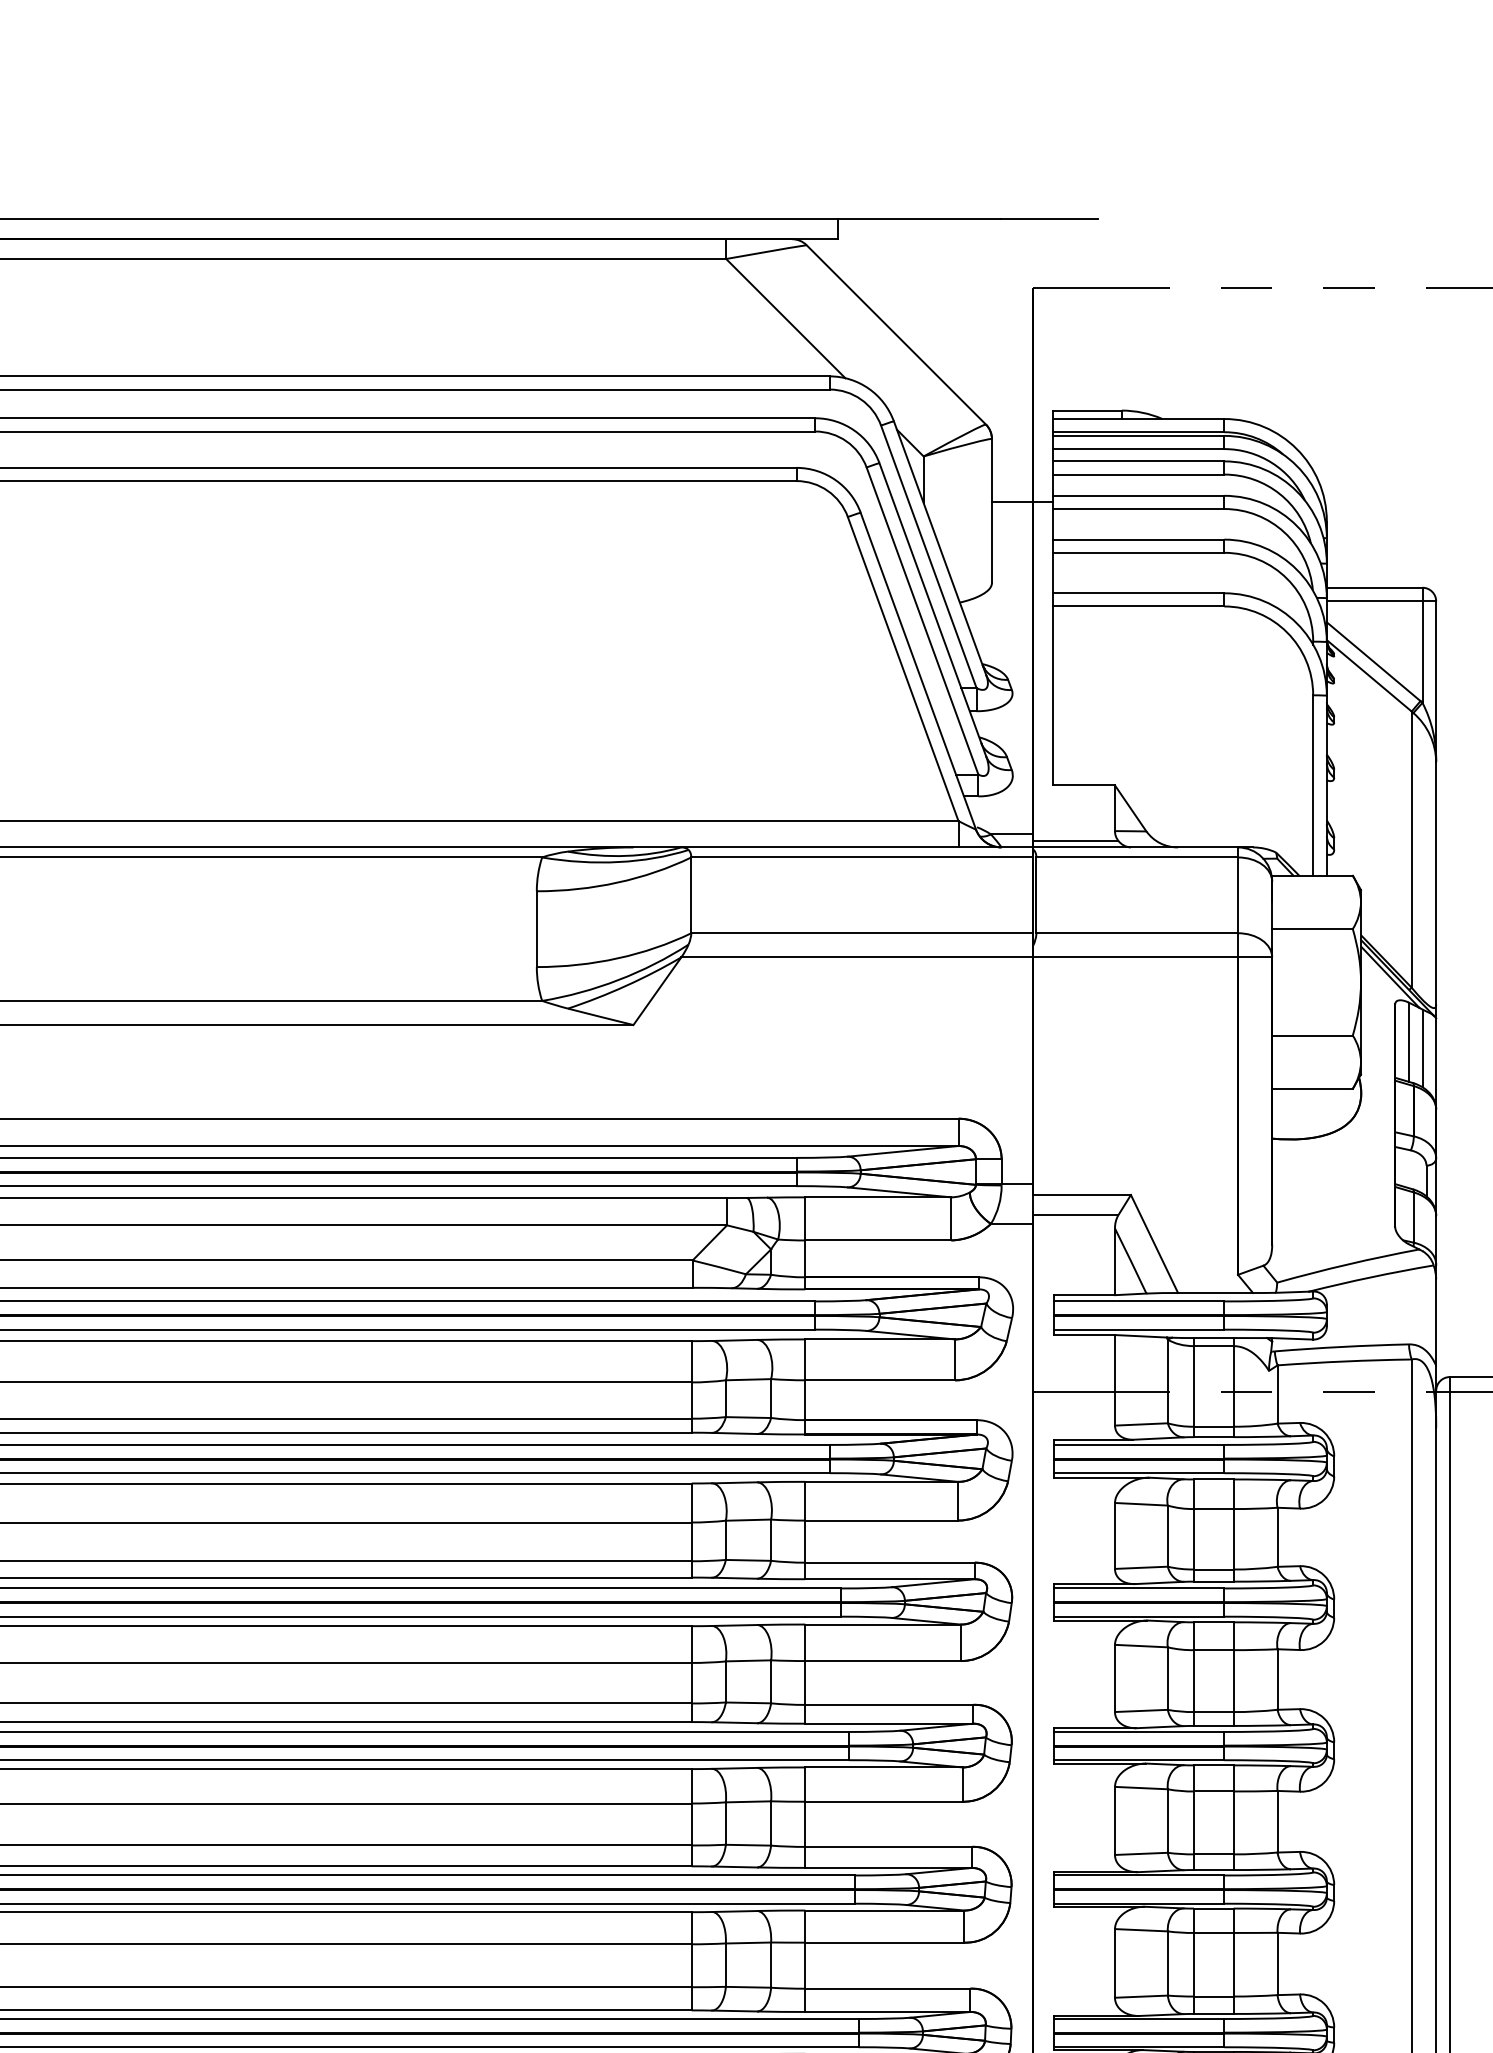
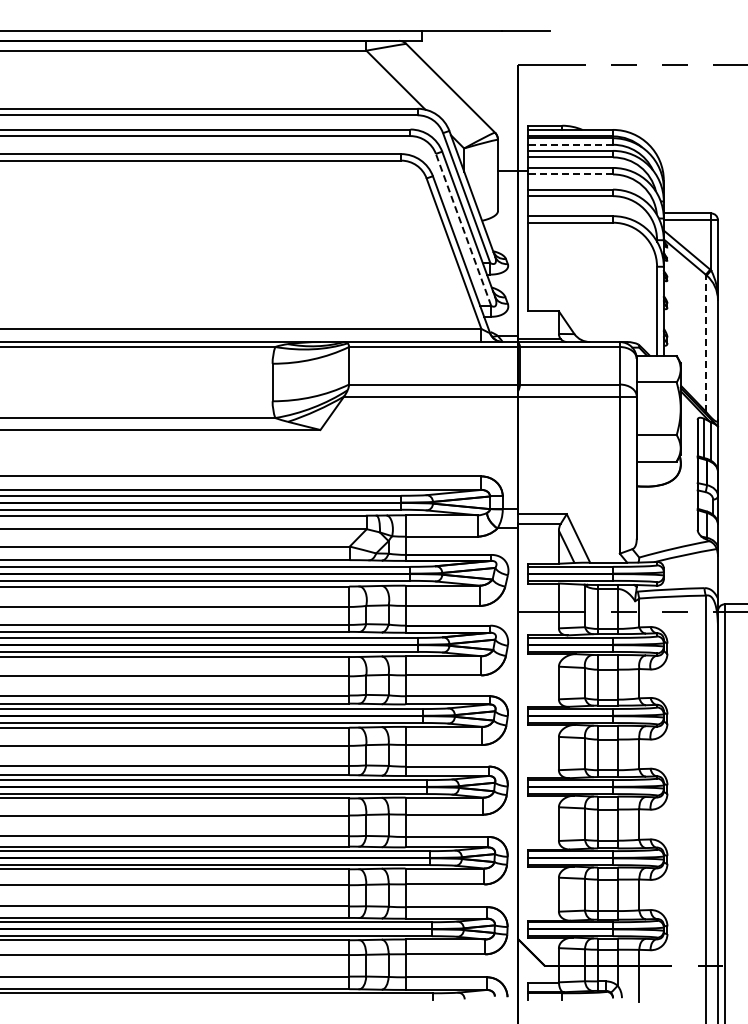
line: (1138, 448) -> (570, 144), solid -> dashed
line: (1138, 509) -> (570, 174), solid -> dashed
line: (922, 620) -> (463, 229), solid -> dashed
line: (1411, 848) -> (705, 342), solid -> dashed

